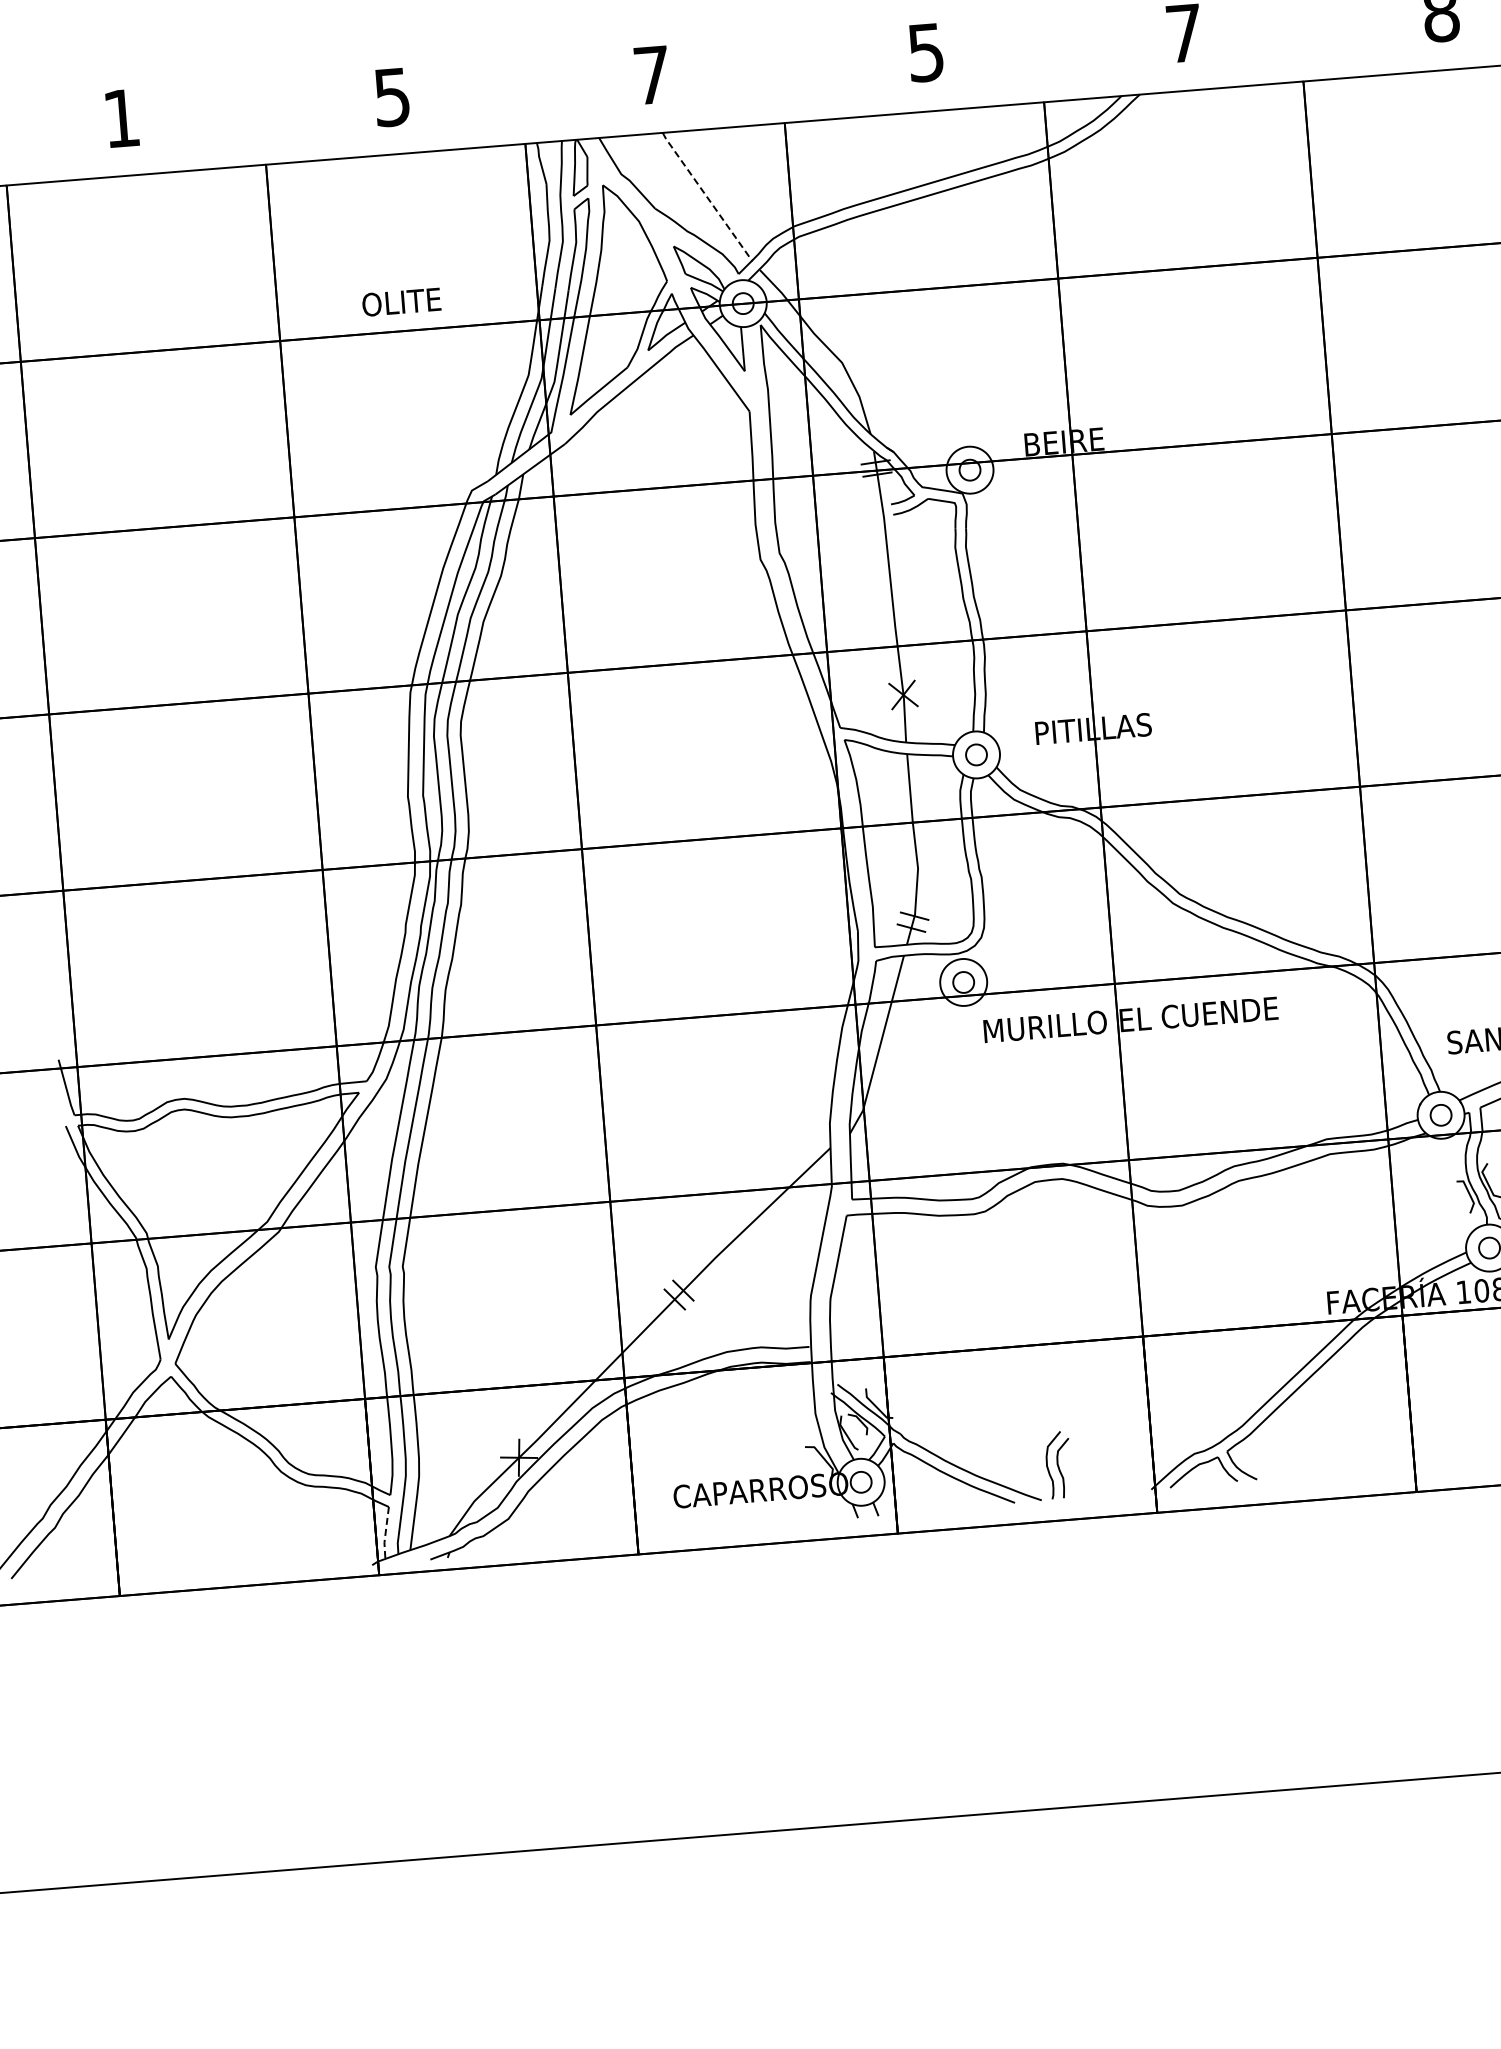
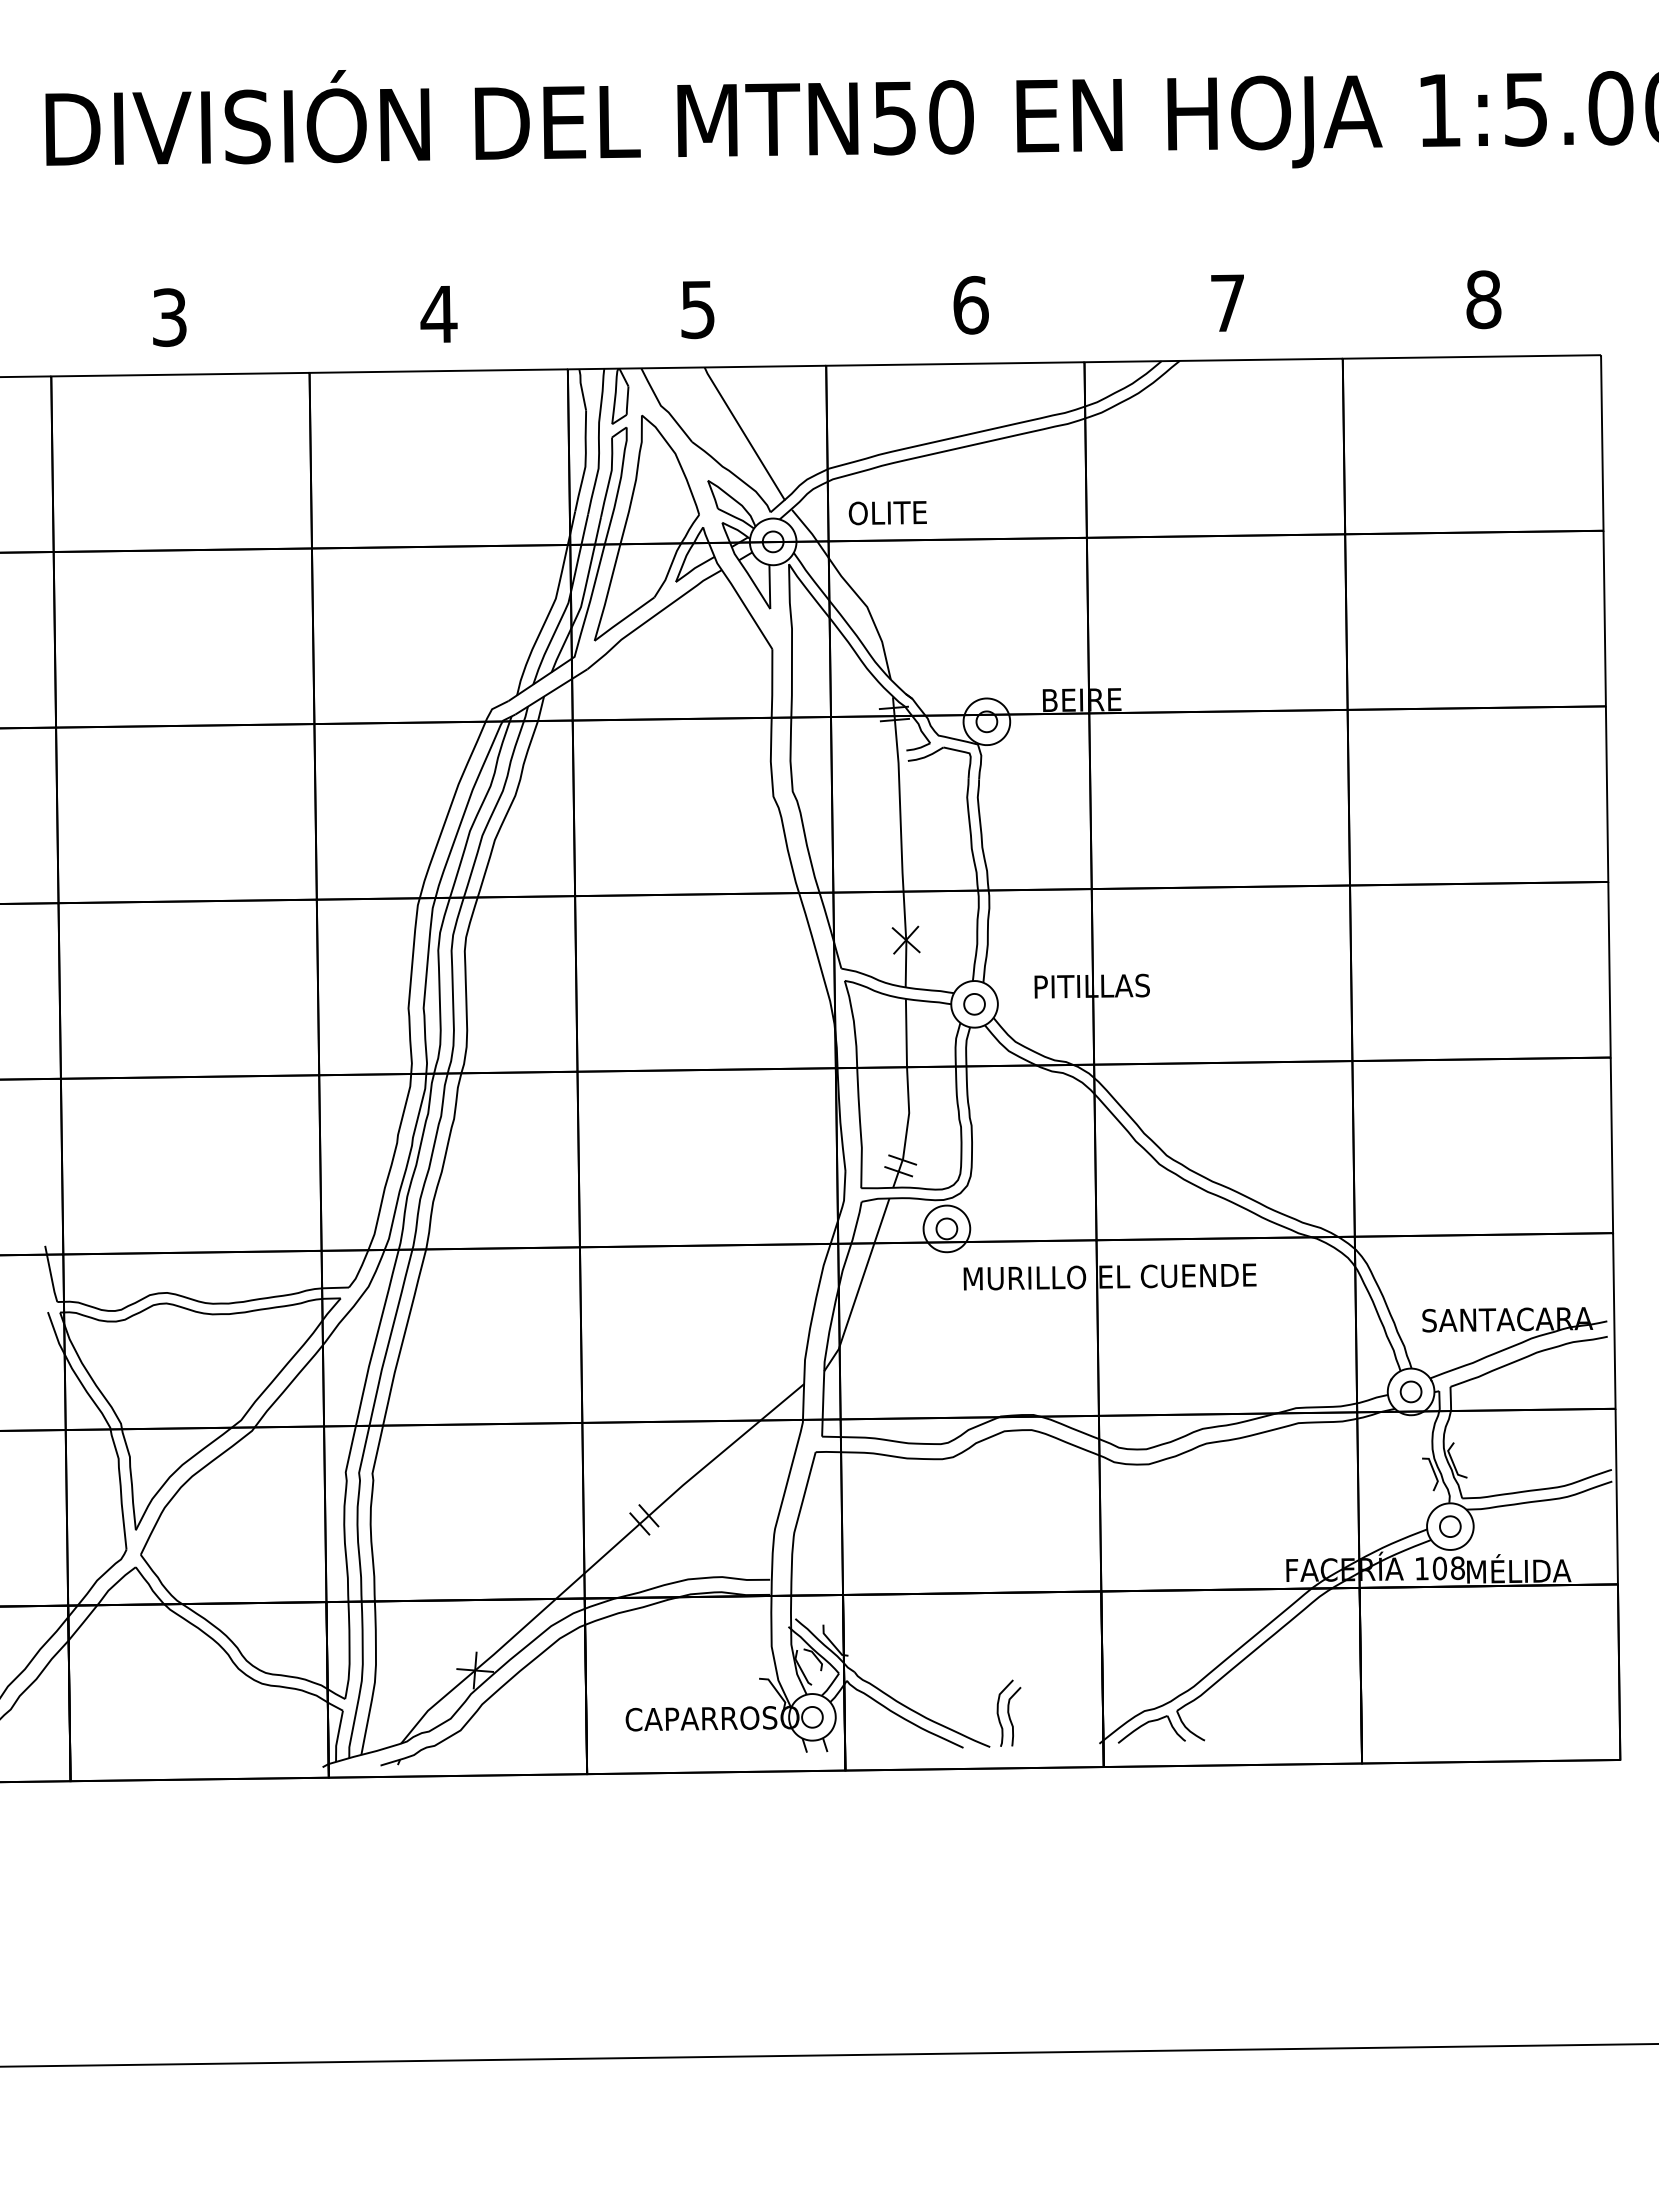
text: (925, 51) -> (970, 304), 5 -> 6
text: (651, 76) -> (697, 310), 7 -> 5
text: (391, 97) -> (438, 314), 5 -> 4
text: (121, 118) -> (169, 317), 1 -> 3
line: (707, 197) -> (744, 434), dashed -> solid
text: (401, 302) -> (887, 513), moved
line: (385, 1533) -> (337, 1736), dashed -> solid

